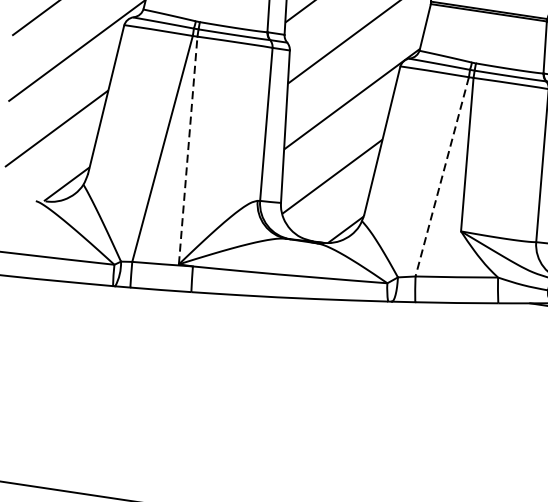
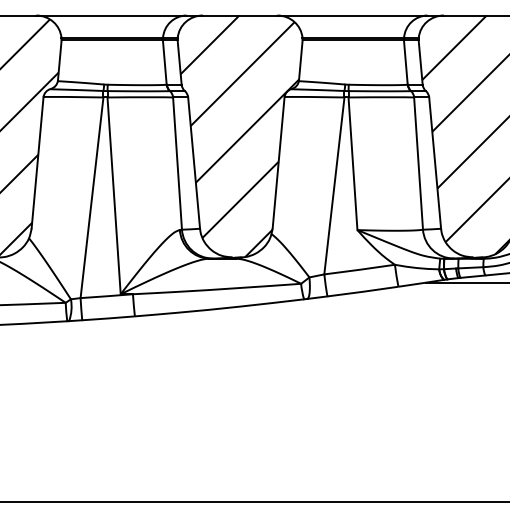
line: (188, 150) -> (114, 195), dashed -> solid
line: (442, 177) -> (334, 186), dashed -> solid

